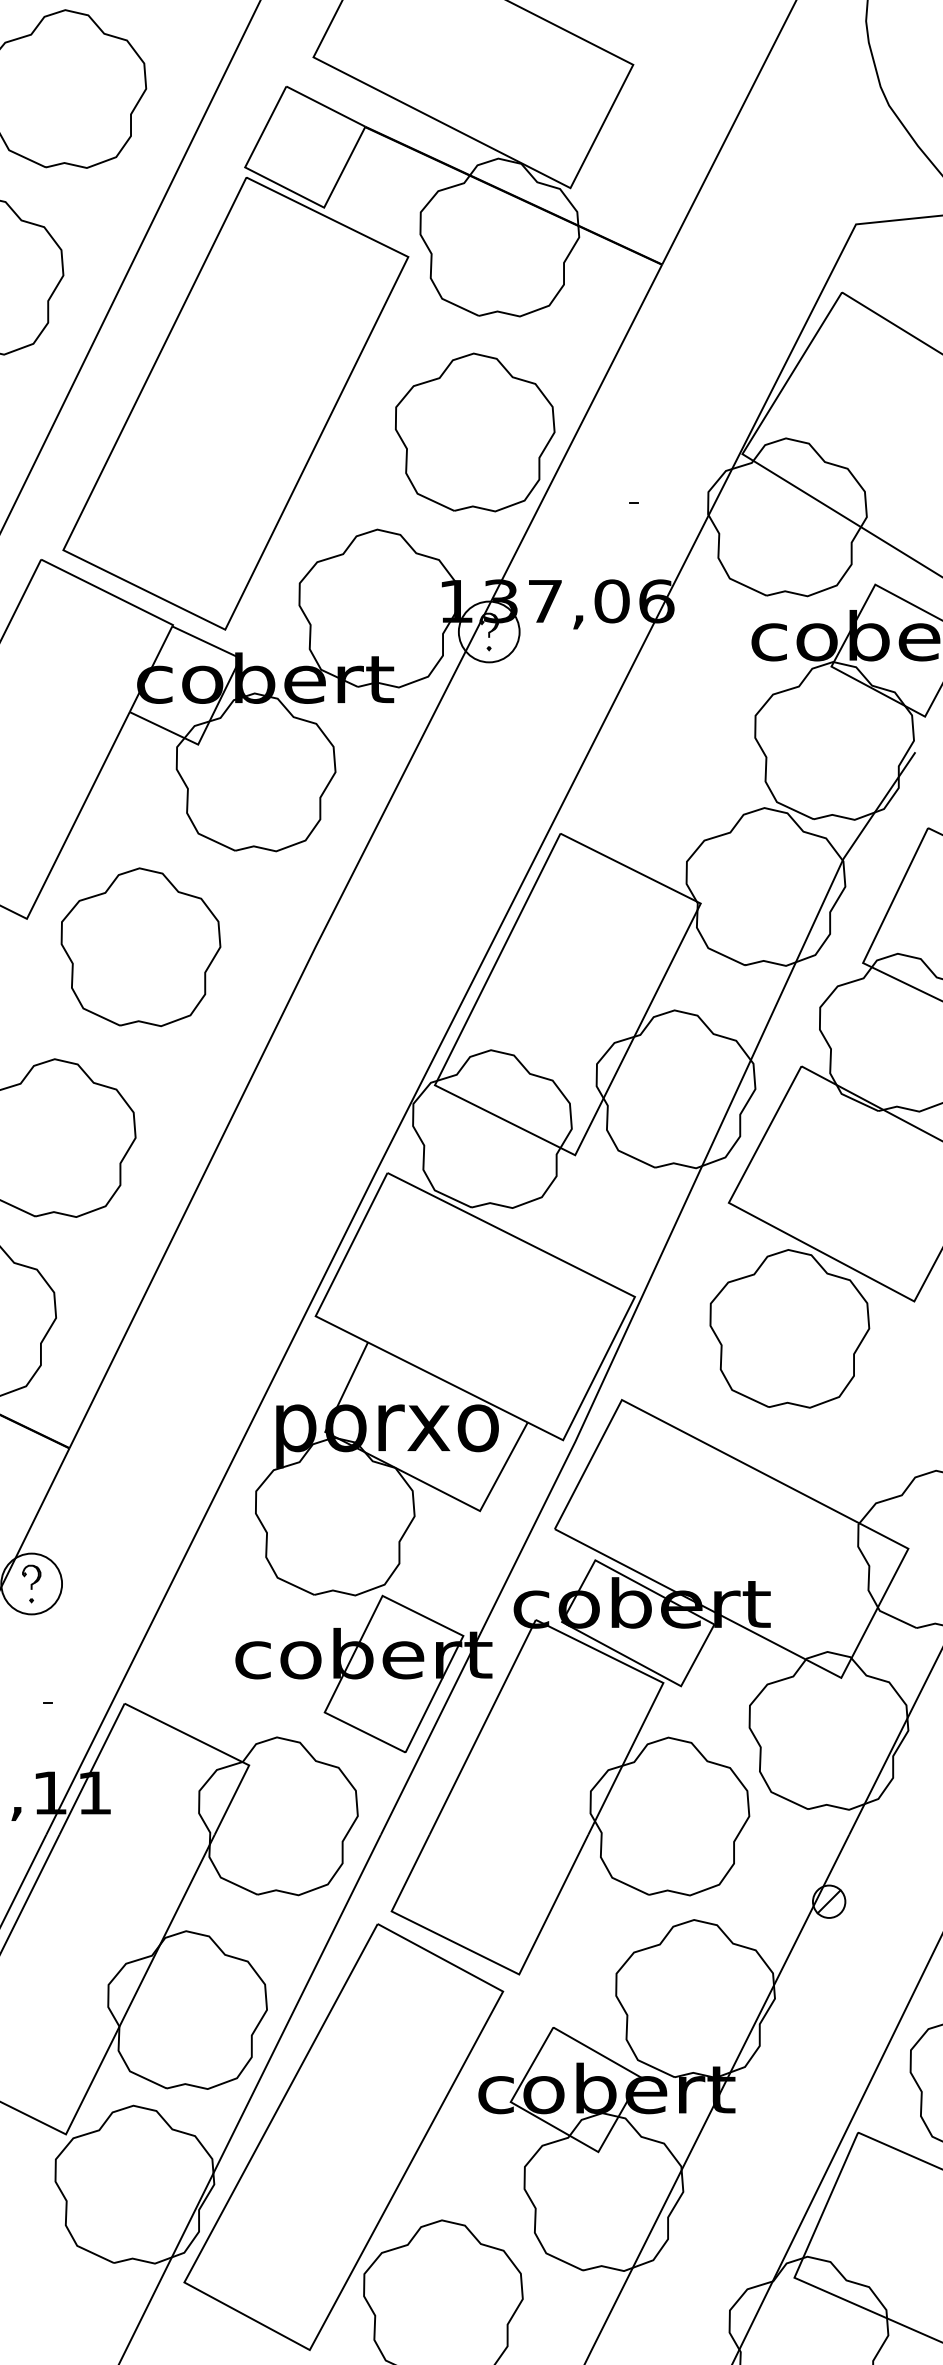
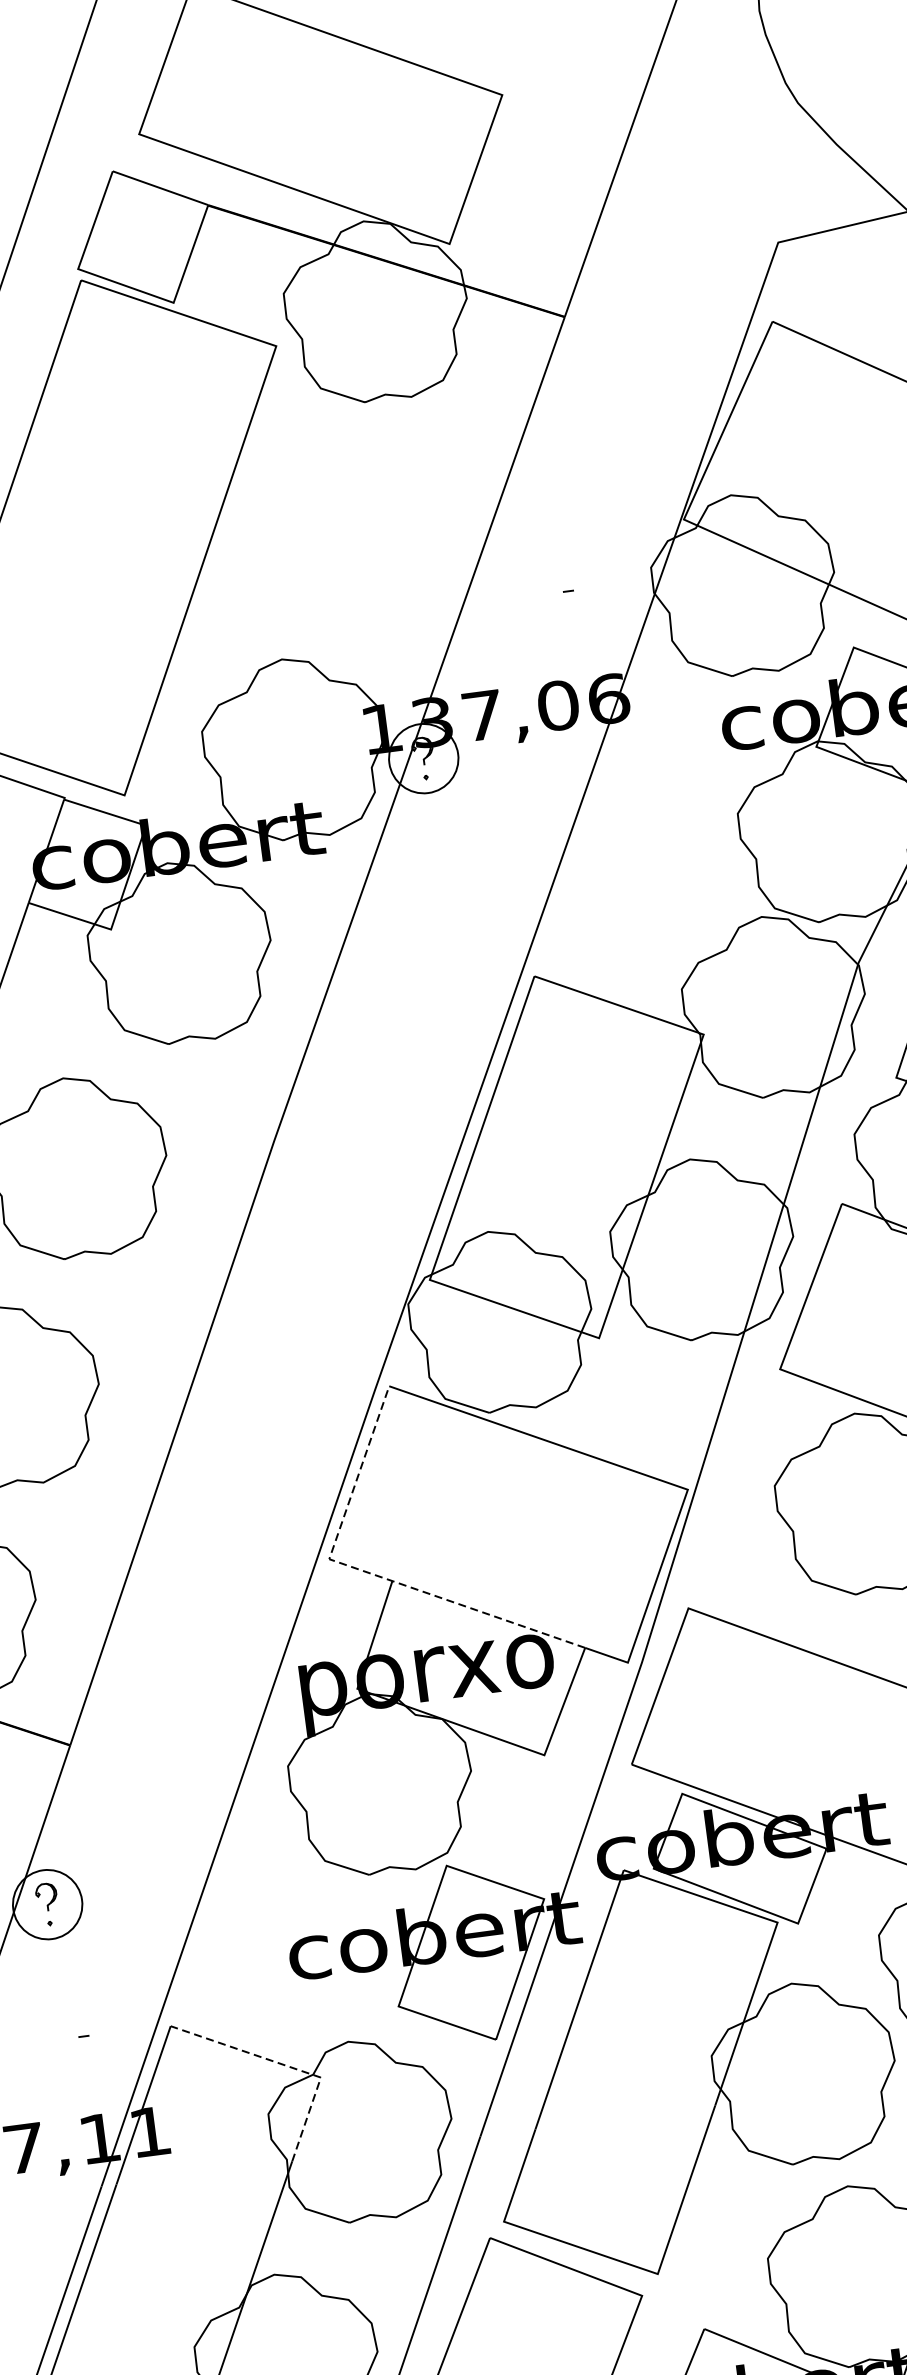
part: (475, 432) -> (378, 534), removed
line: (349, 1333) -> (370, 1573), solid -> dashed
line: (221, 1751) -> (287, 2066), solid -> dashed

